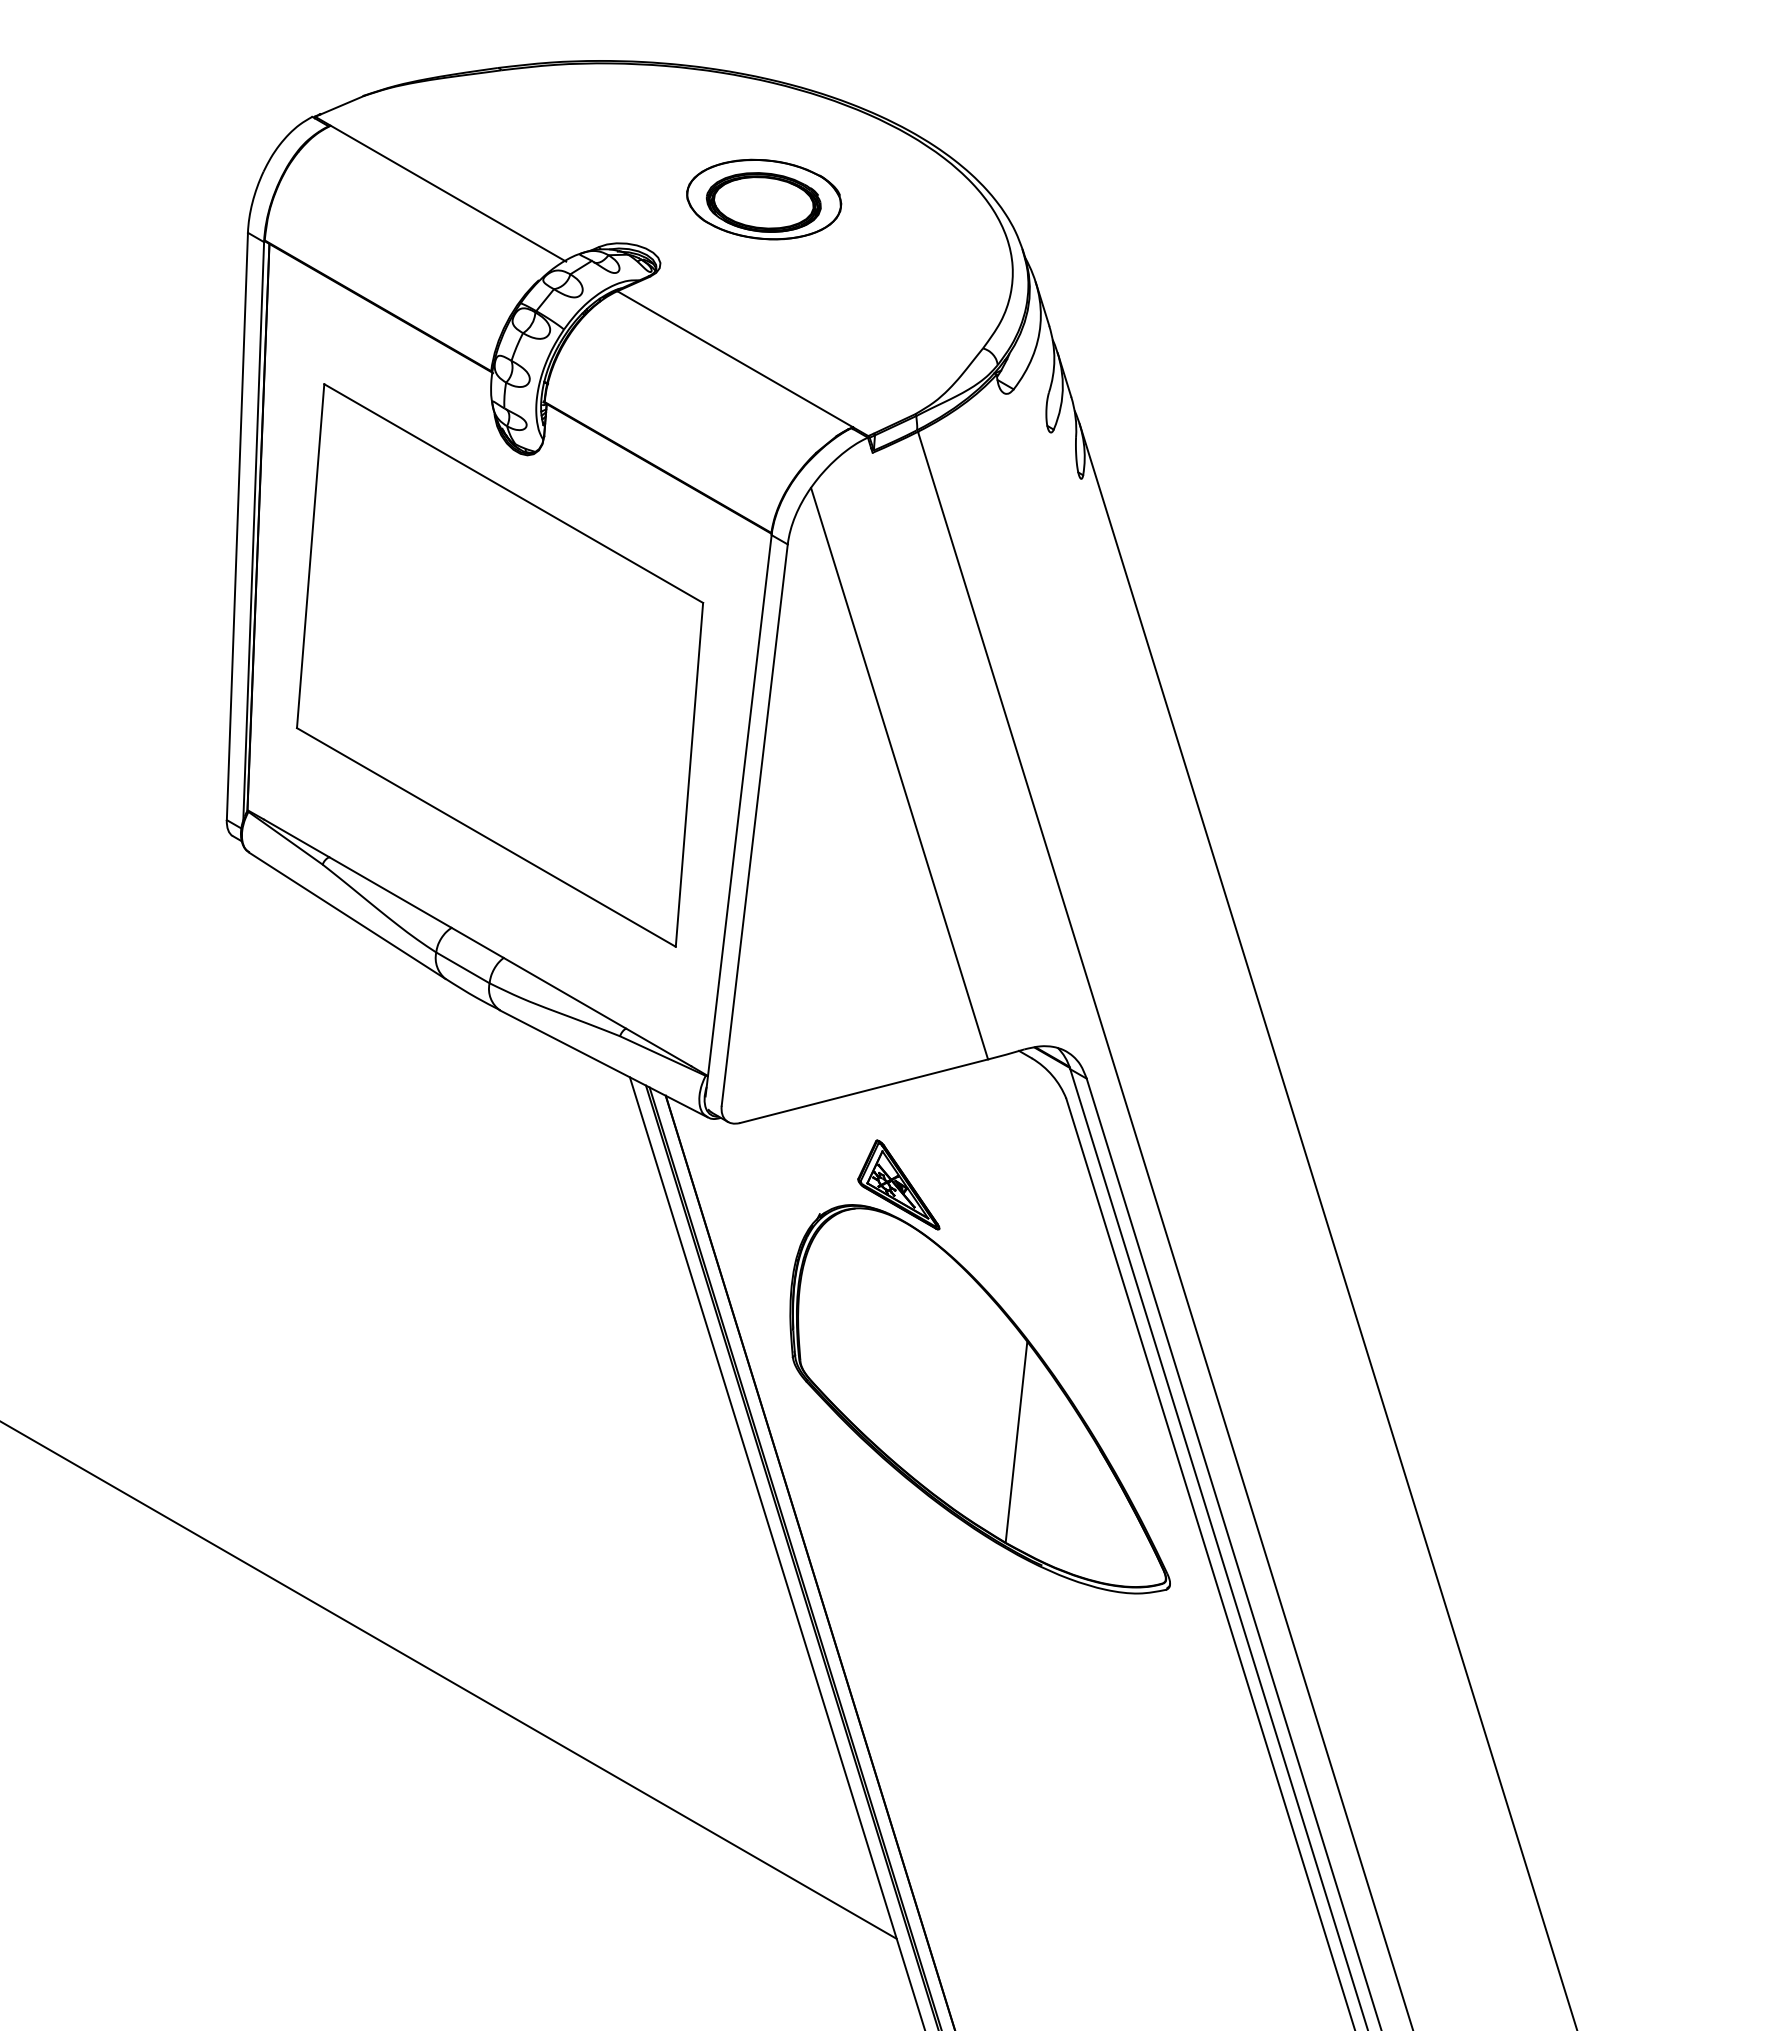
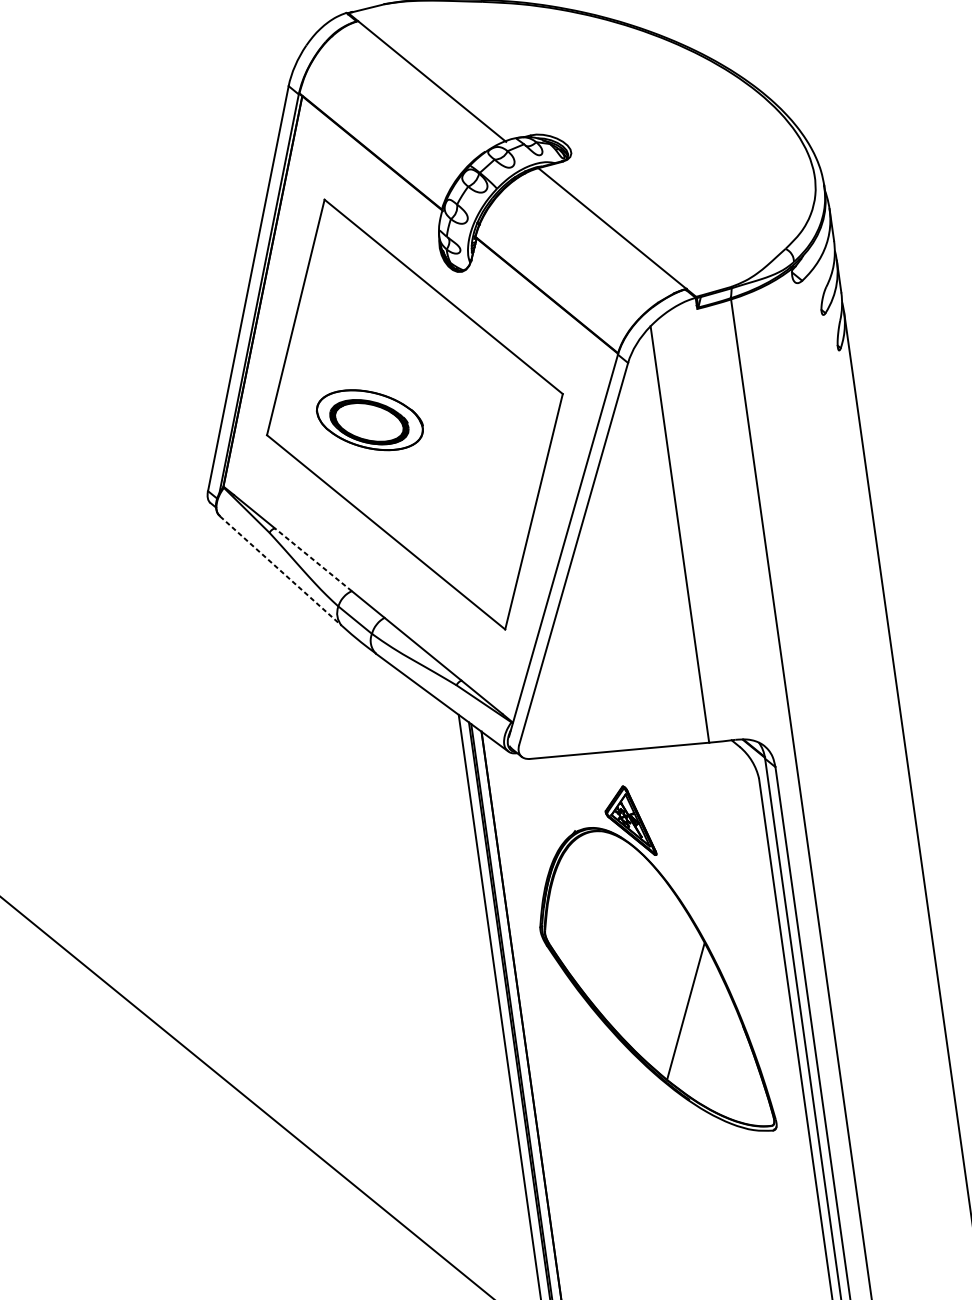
part: (764, 199) -> (370, 420), moved
line: (390, 892) -> (313, 559), solid -> dashed
line: (347, 915) -> (281, 570), solid -> dashed

